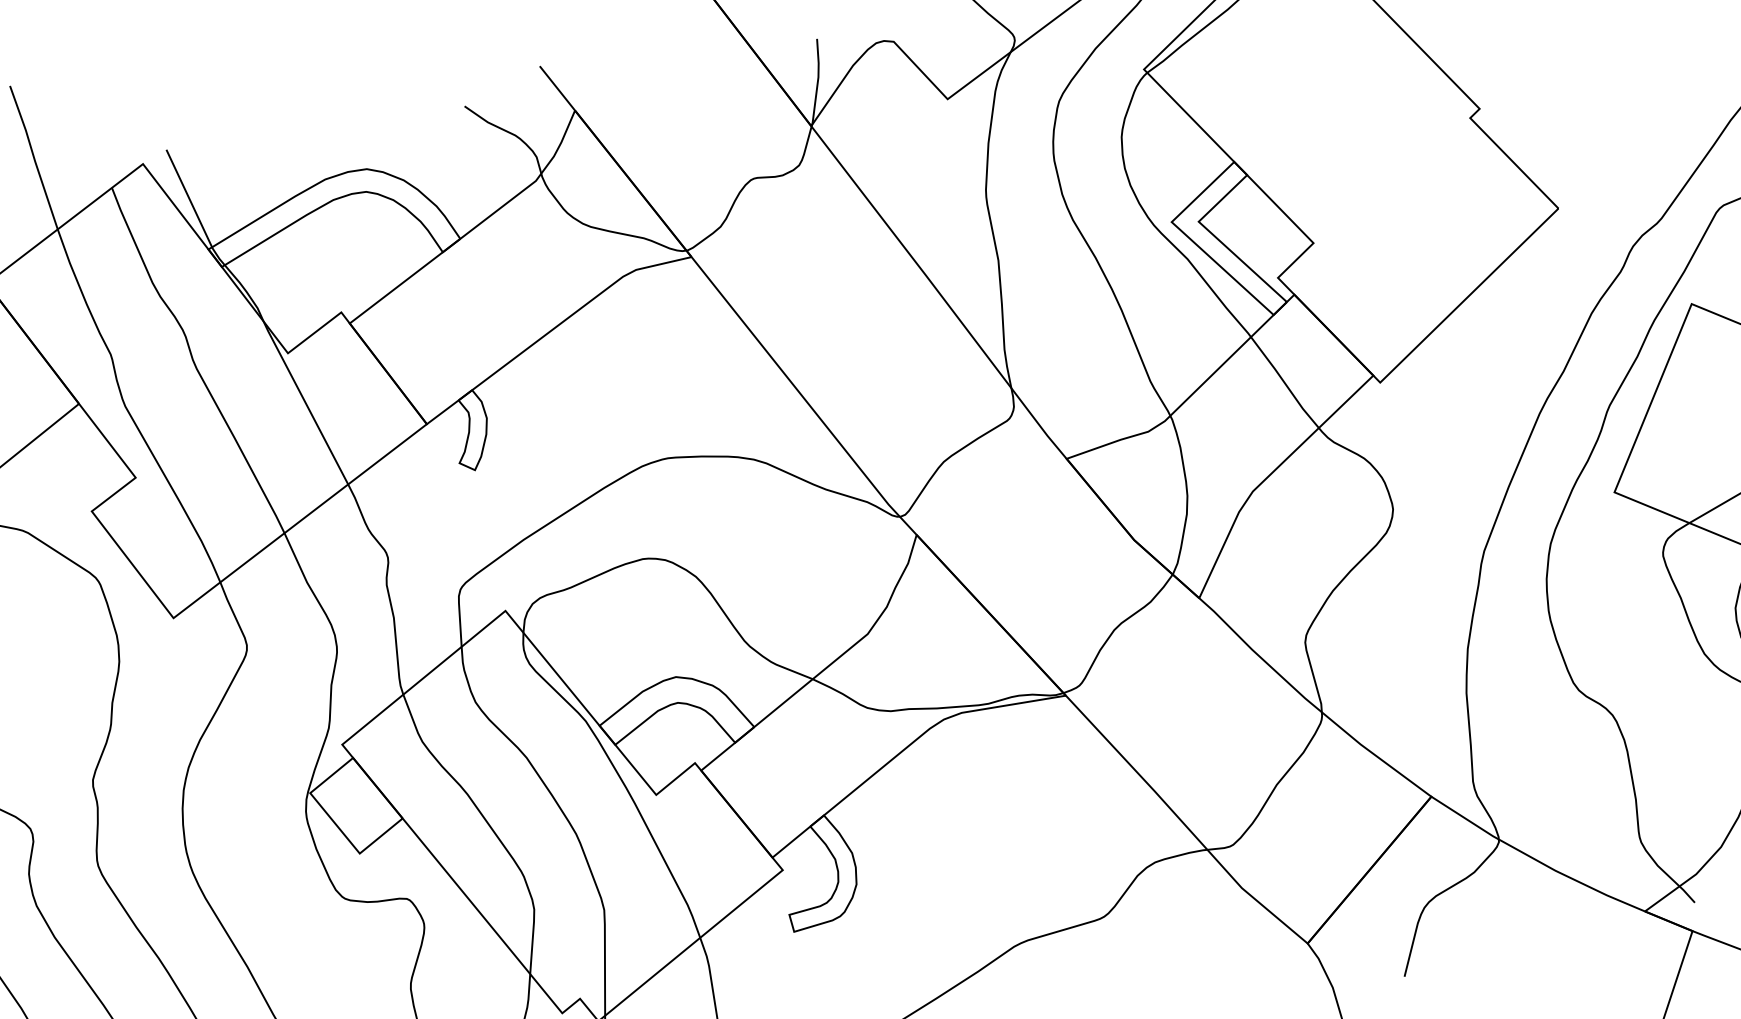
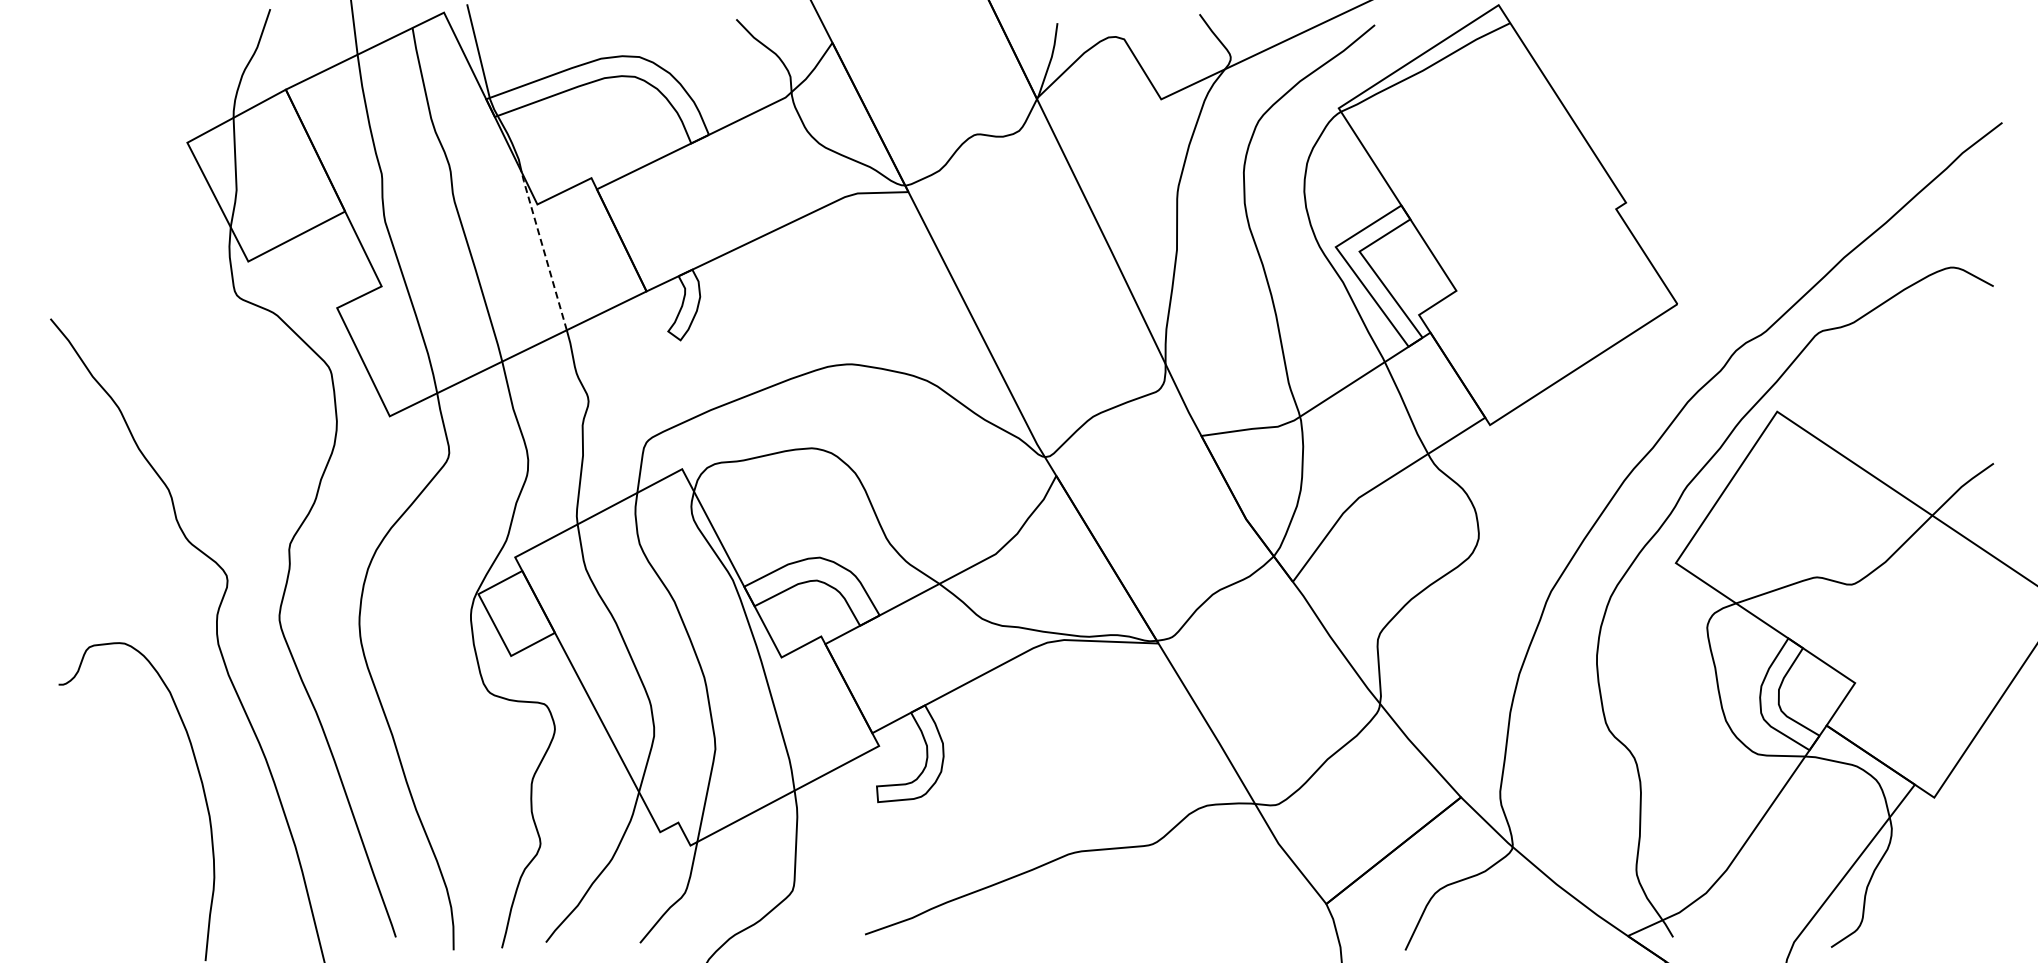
line: (304, 402) -> (543, 250), solid -> dashed

